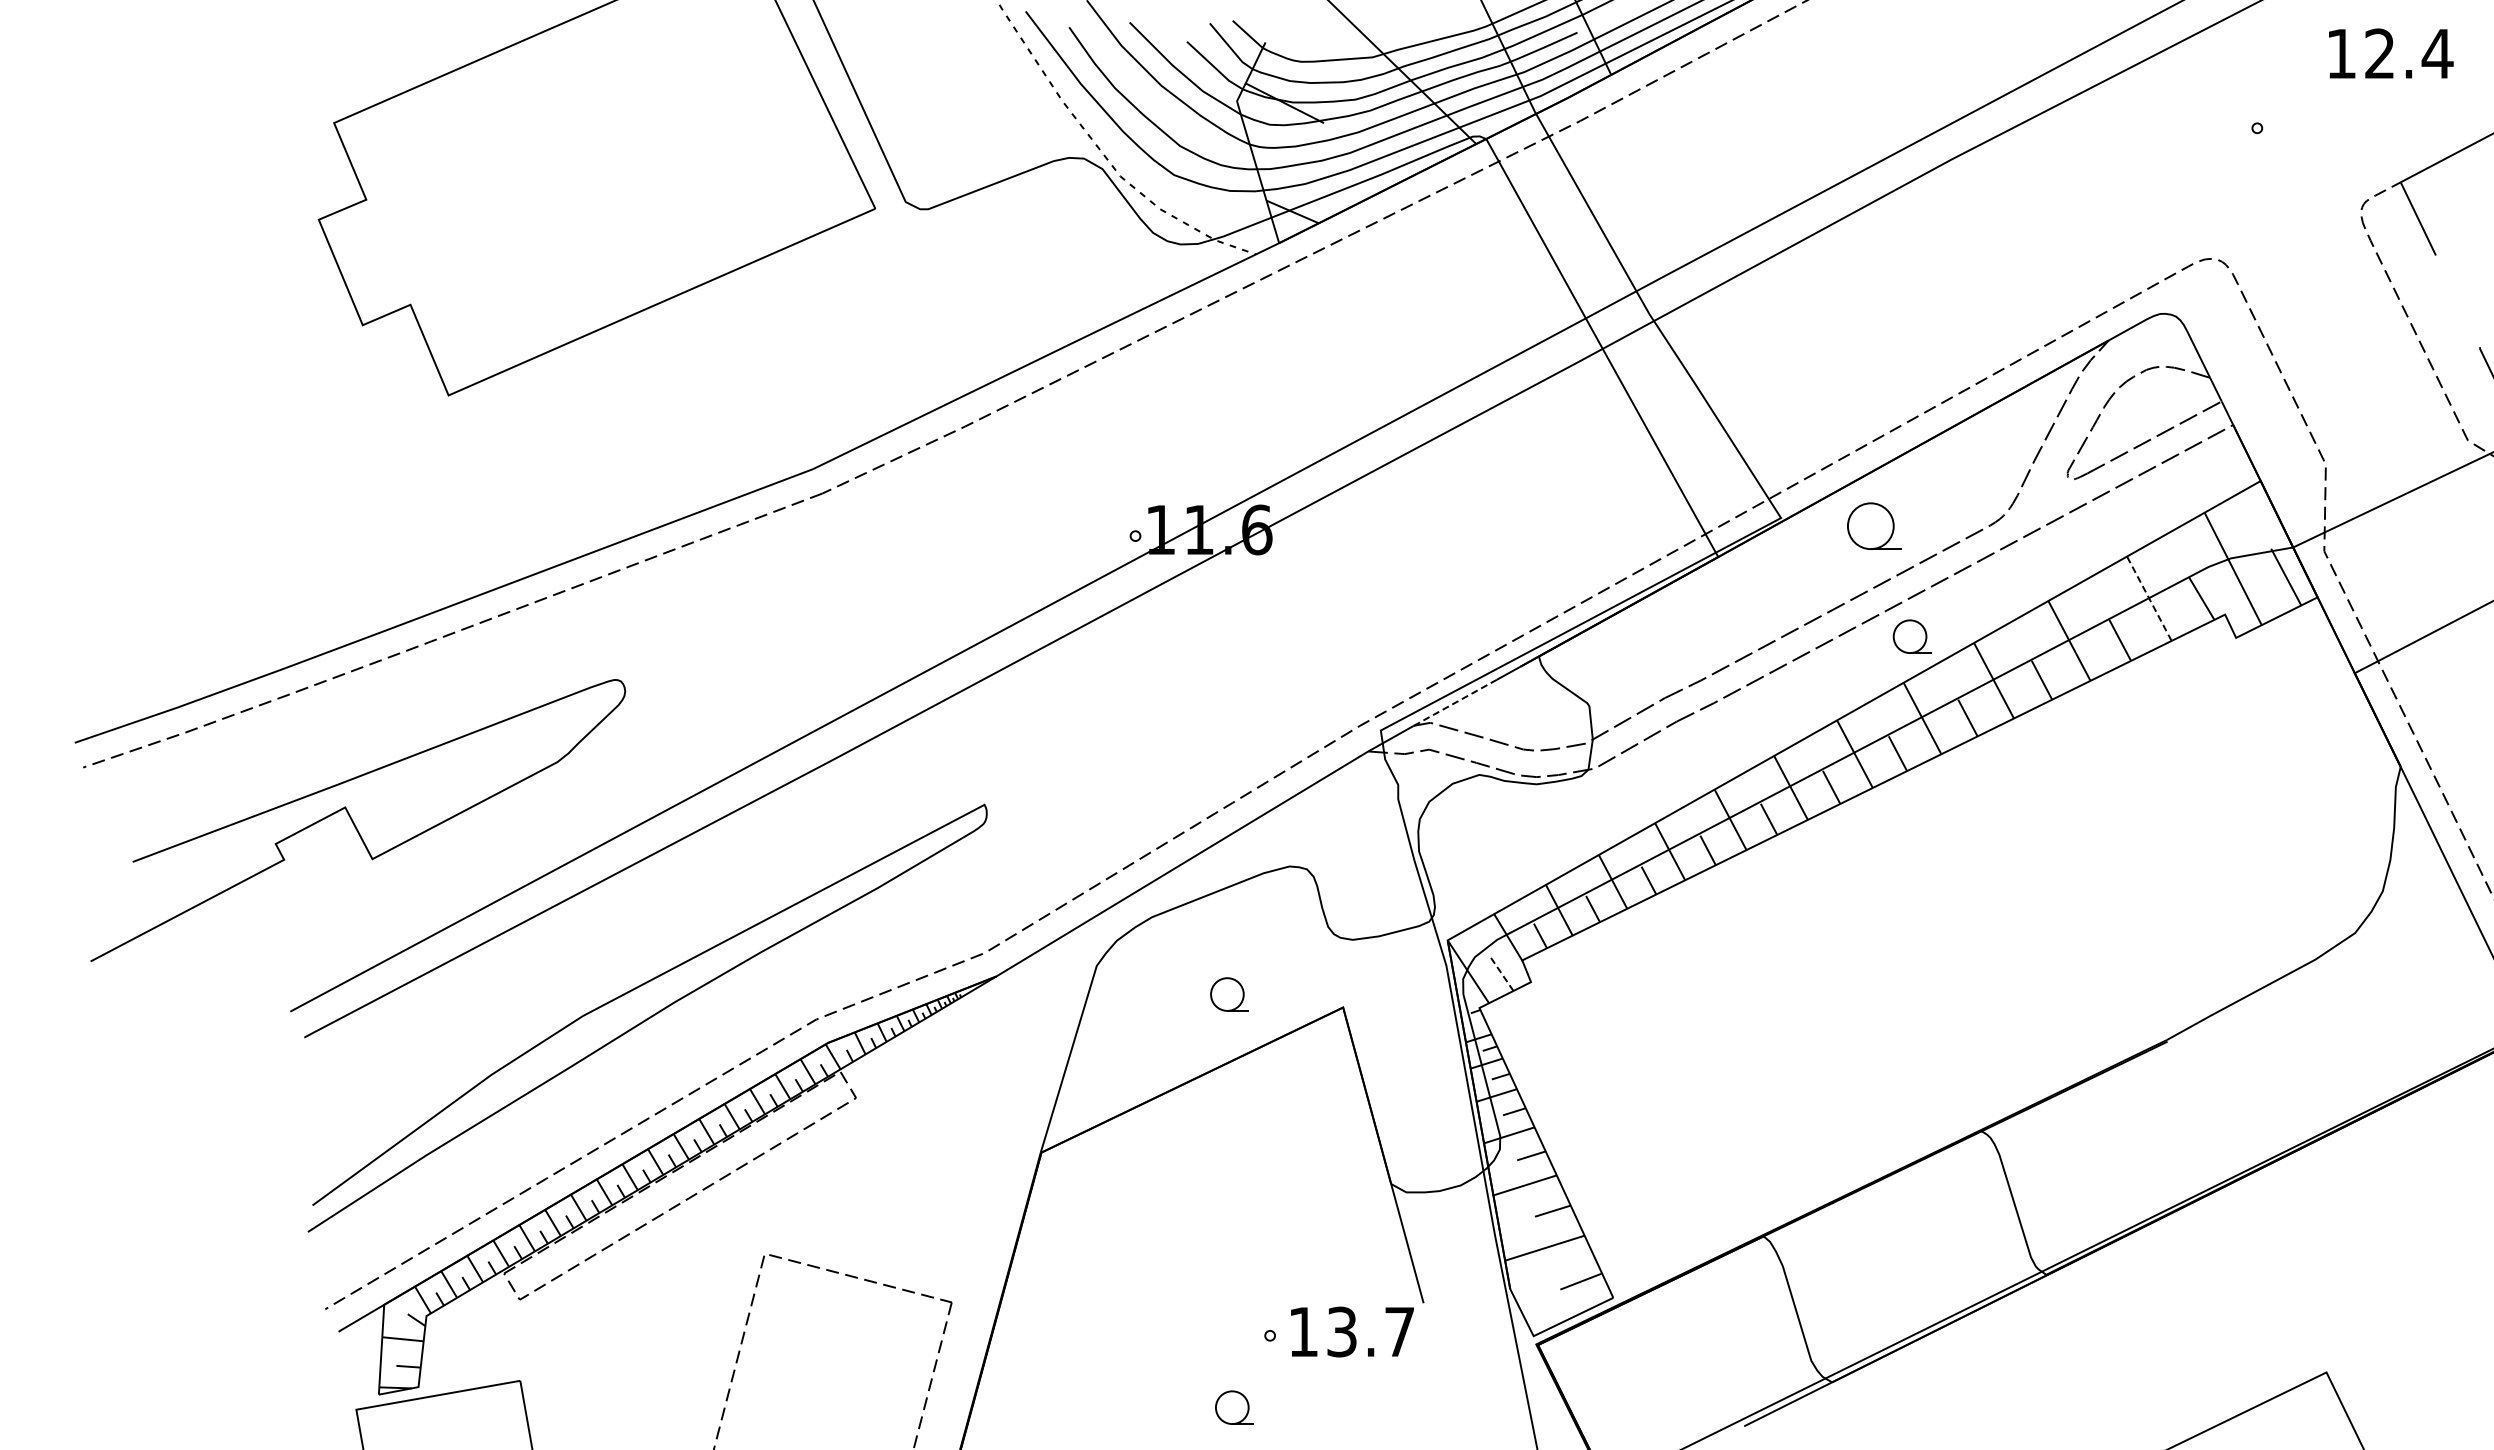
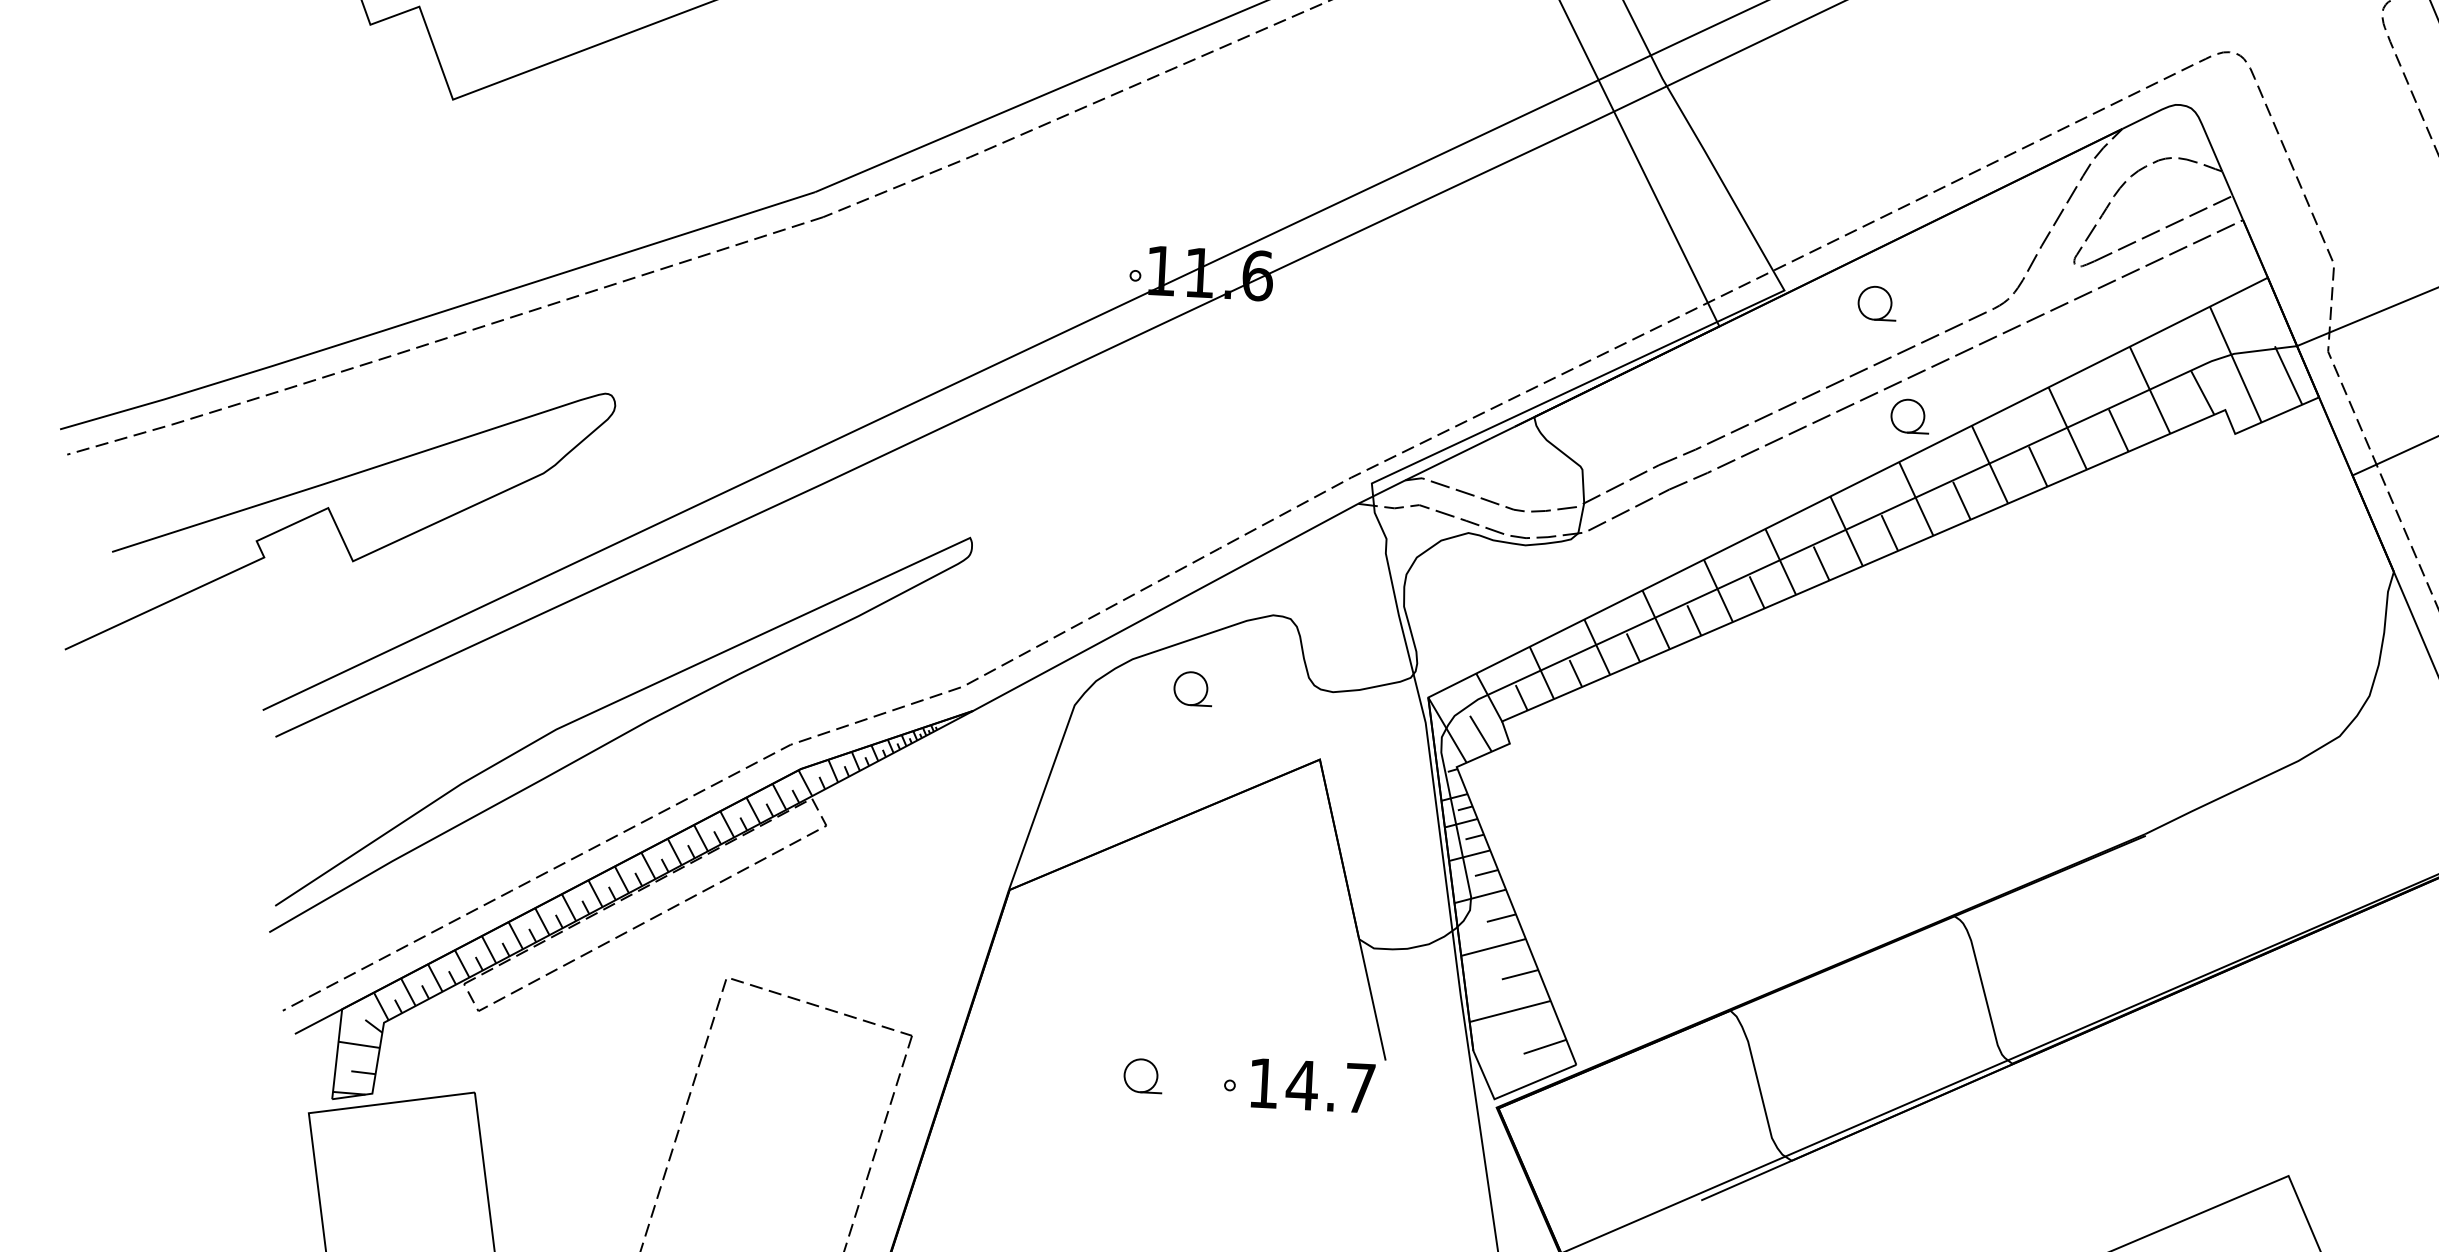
part: (1873, 525) -> (1876, 302), size x0.71
line: (2149, 598) -> (2150, 390), dashed -> solid
line: (1454, 703) -> (1447, 460), dashed -> solid
line: (1501, 973) -> (1480, 733), dashed -> solid
part: (1229, 994) -> (1193, 688), moved
text: (1341, 1331) -> (1301, 1084), 13.7 -> 14.7
part: (1234, 1407) -> (1143, 1075), moved

